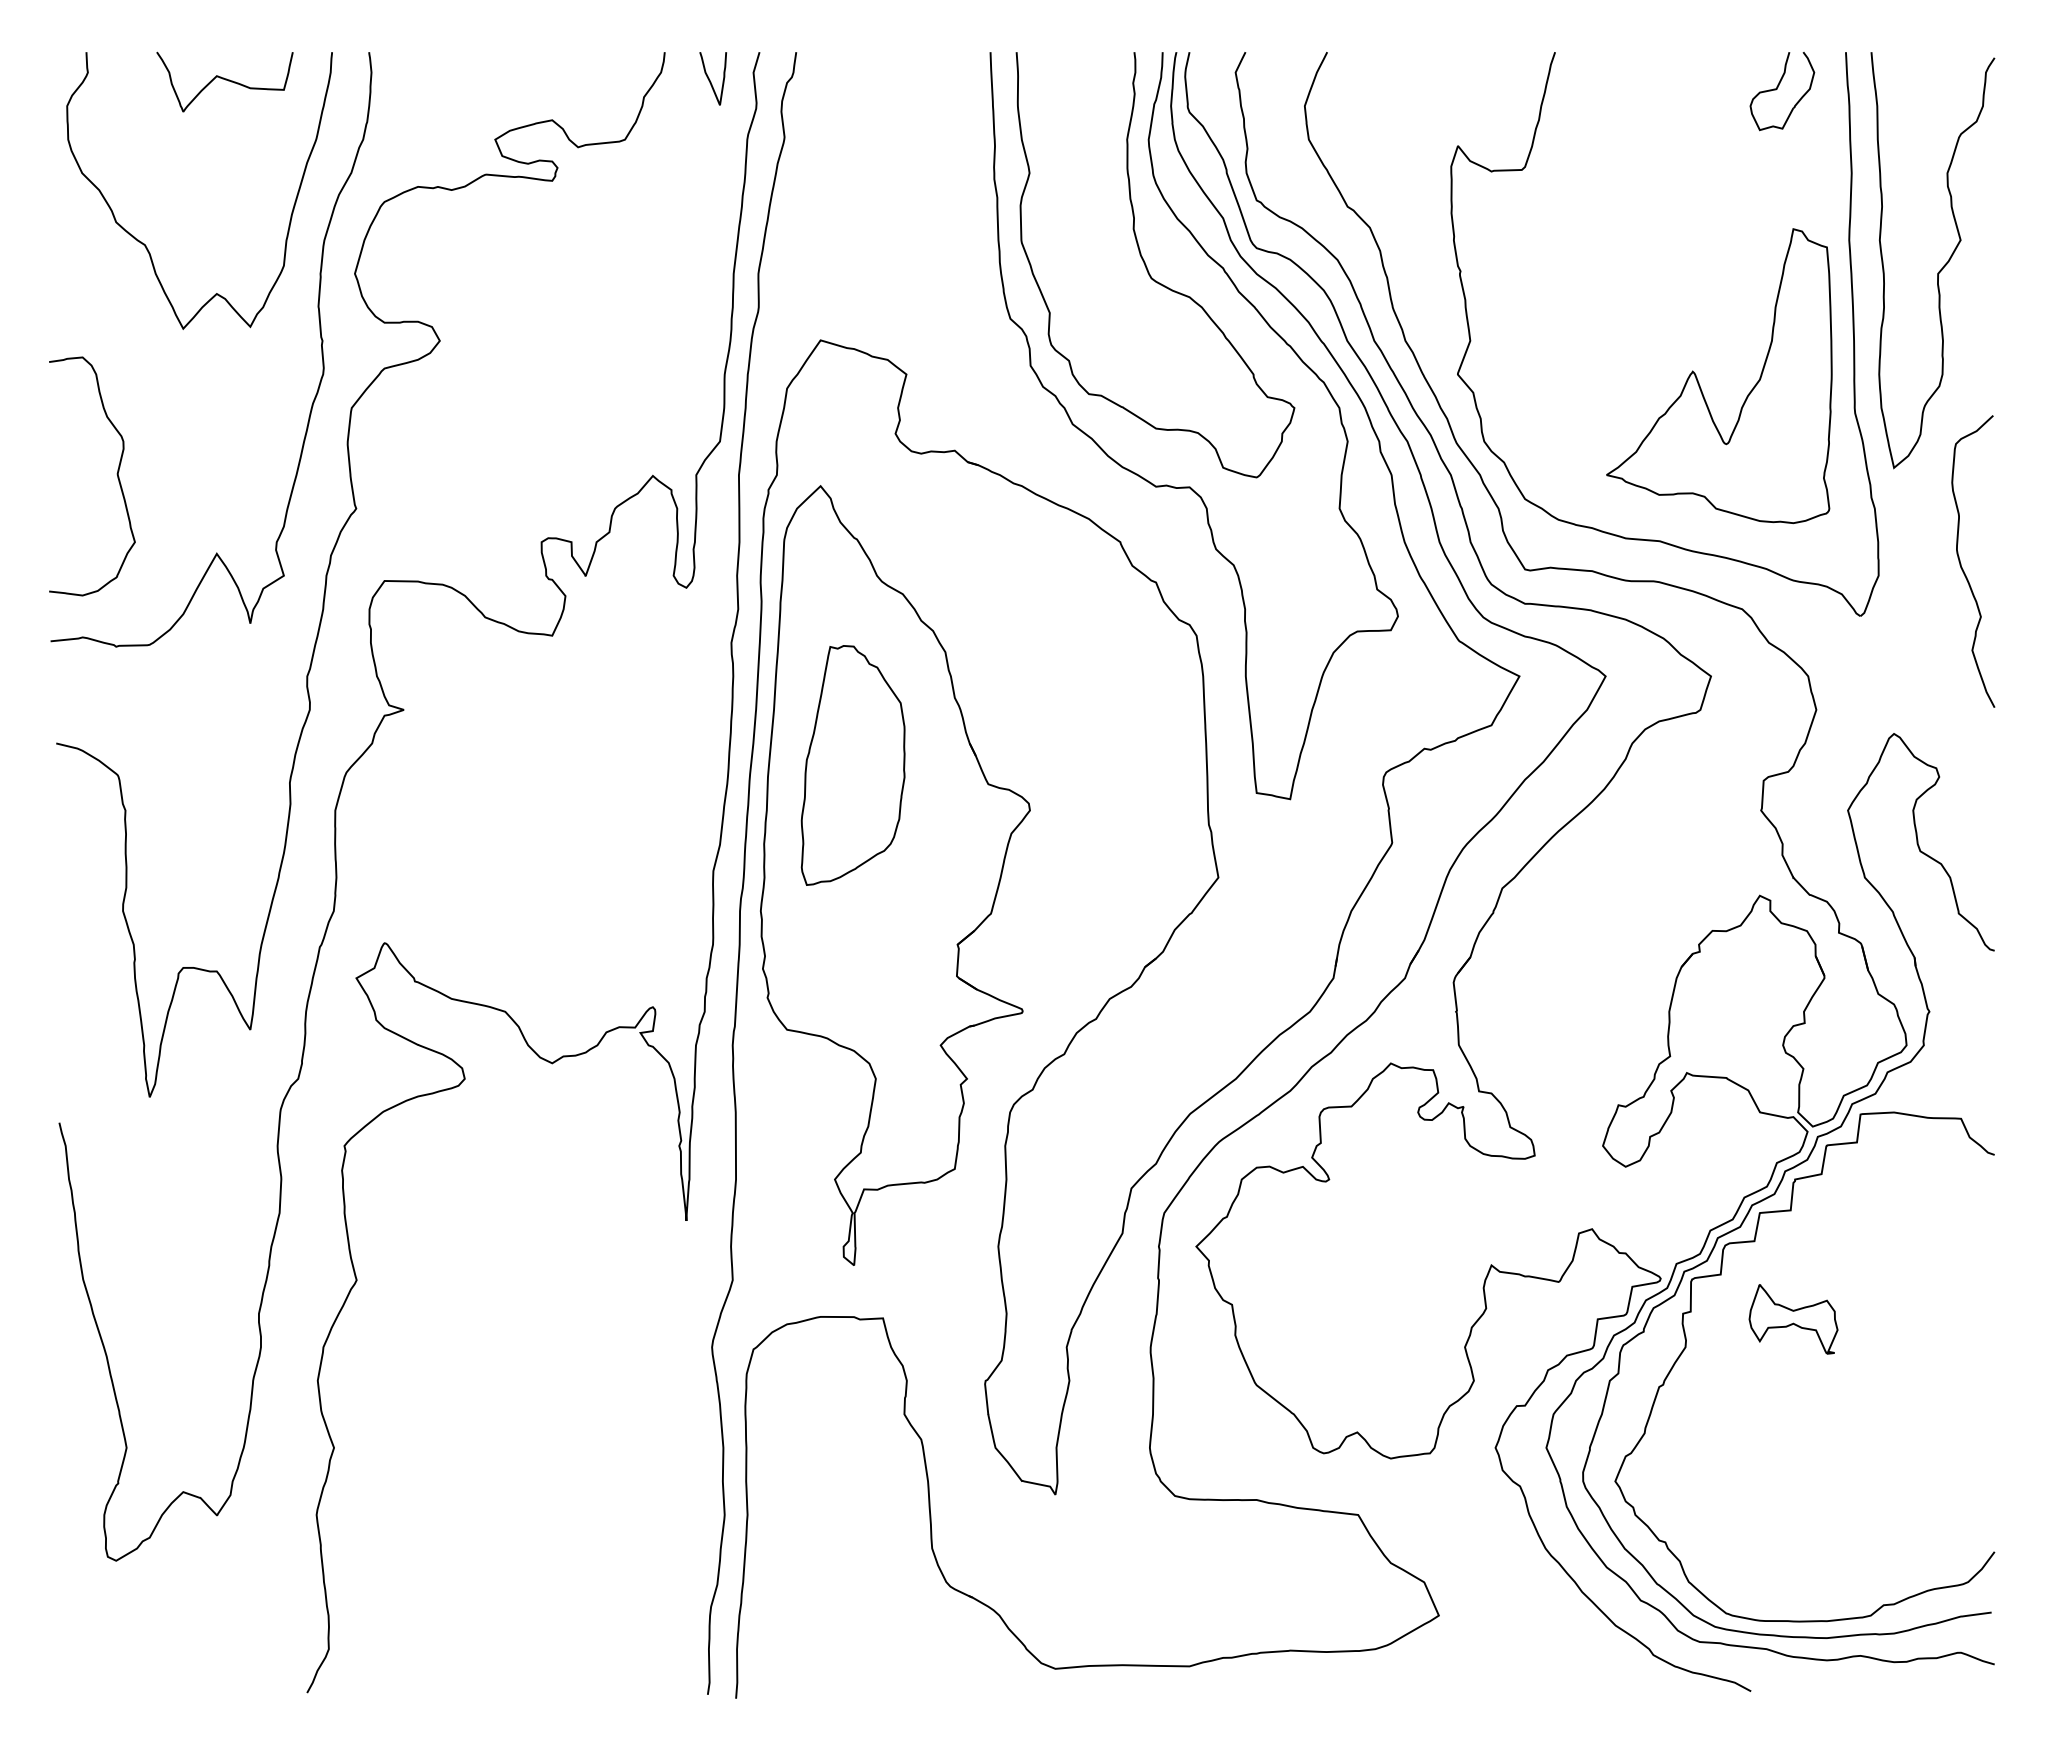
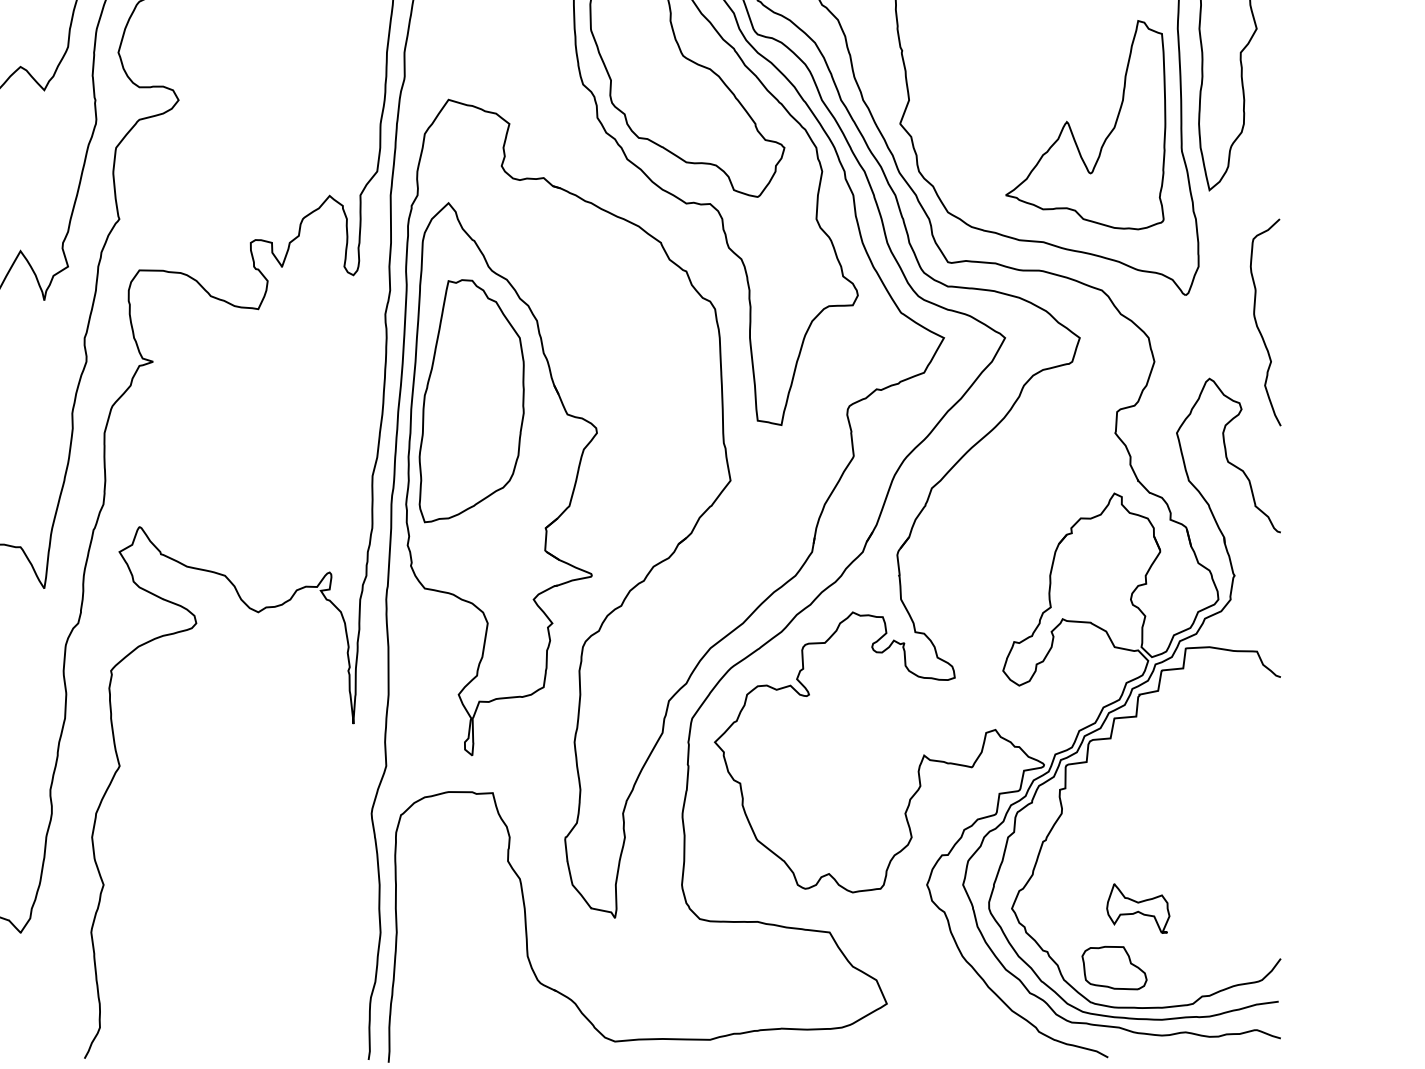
curve: (1961, 563) -> (1257, 323), moved
part: (852, 765) -> (471, 401), size x1.43
part: (1793, 1319) -> (1138, 908), moved
part: (1759, 1565) -> (1114, 968), added

